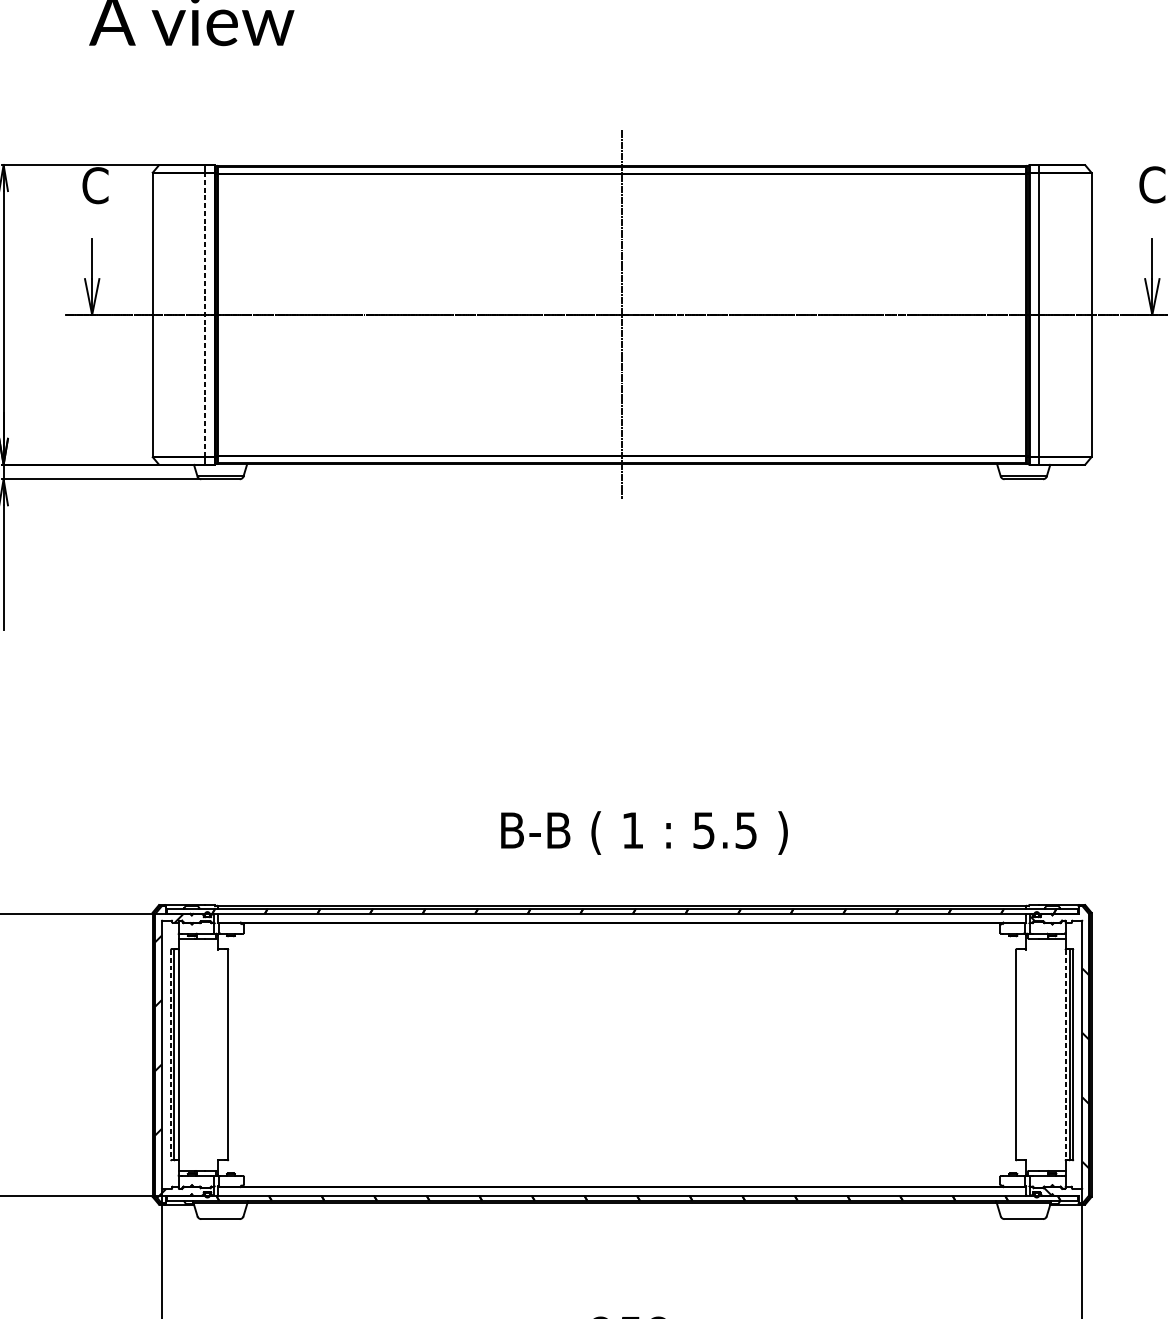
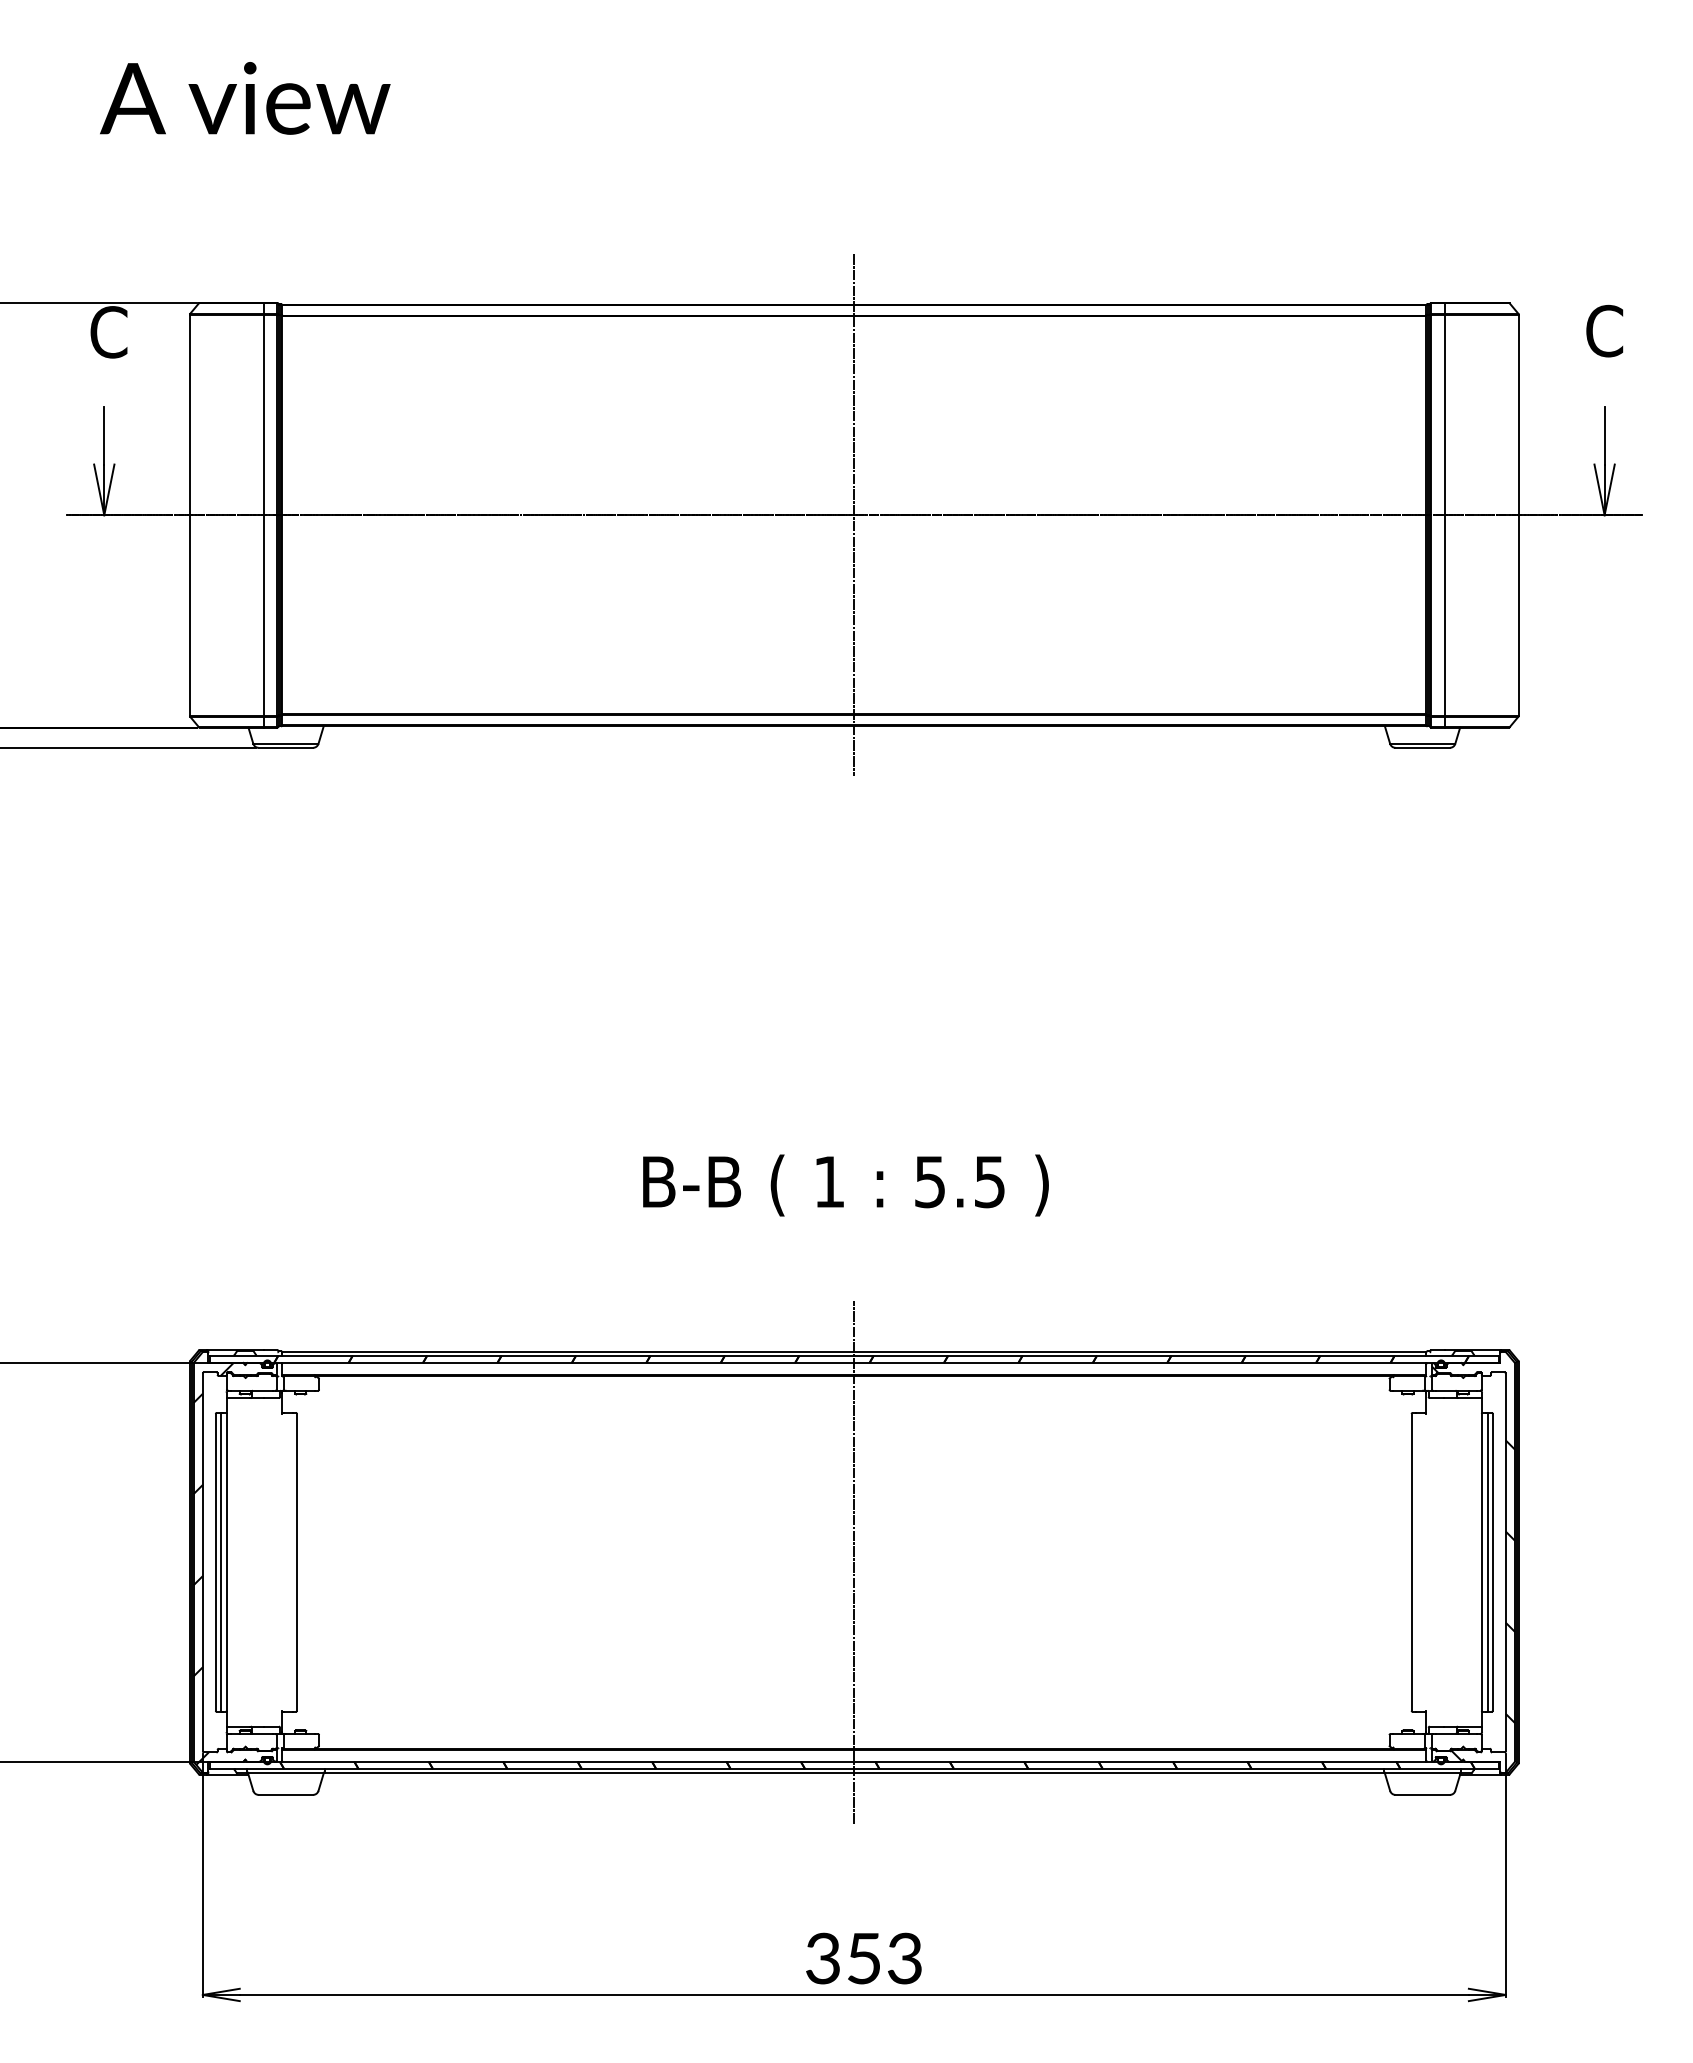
line: (204, 315) -> (263, 515), dashed -> solid
text: (644, 833) -> (845, 1185), moved
line: (170, 1054) -> (215, 1562), dashed -> solid
line: (622, 1054) -> (854, 1562), added
line: (1065, 1054) -> (1481, 1562), dashed -> solid

